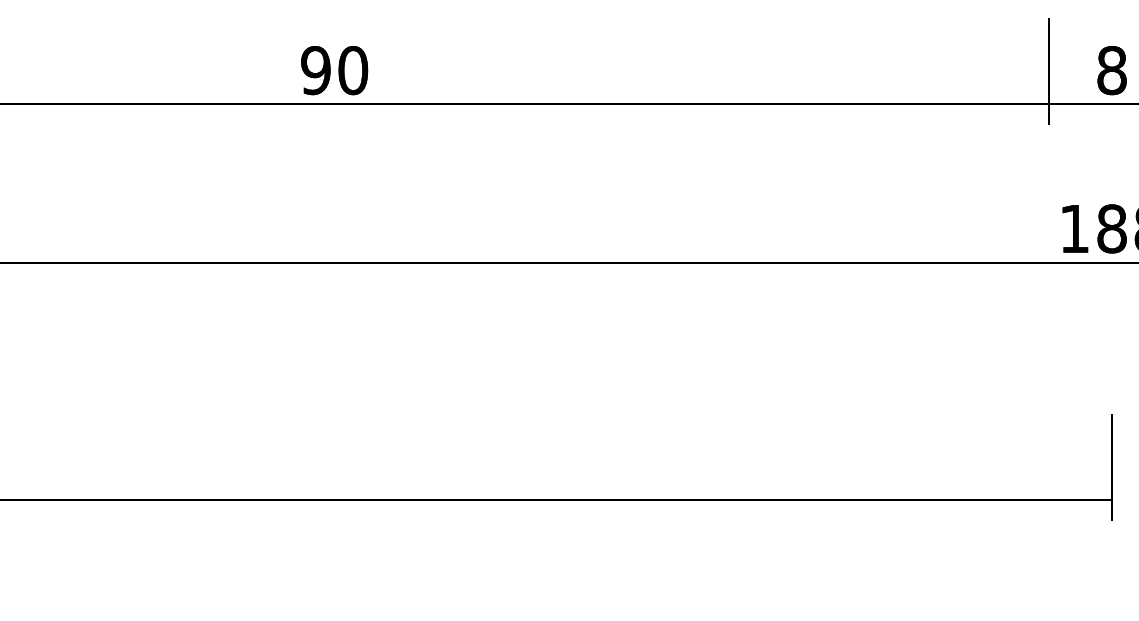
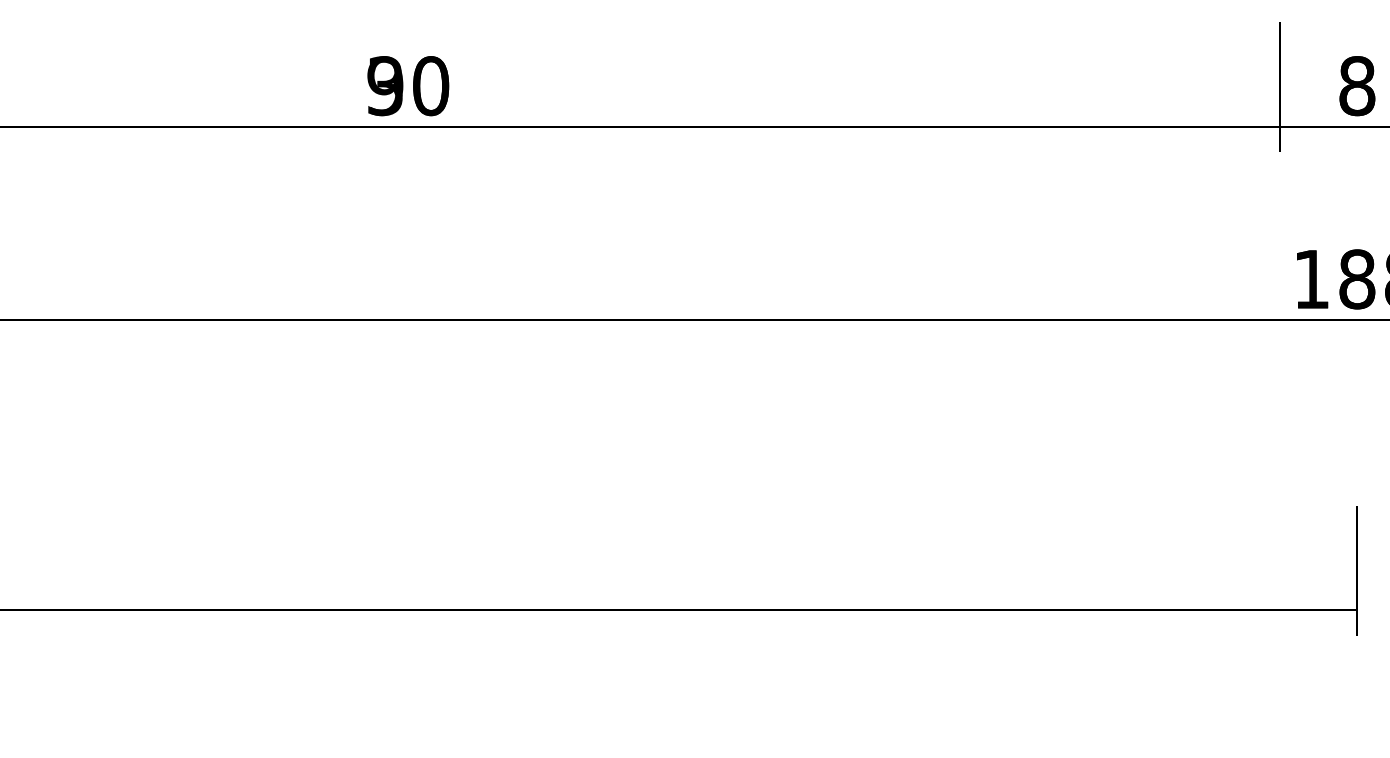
text: (315, 70) -> (385, 86), 90 -> 30

